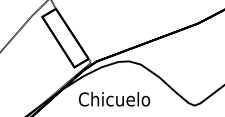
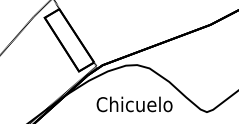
text: (114, 99) -> (134, 104), moved

